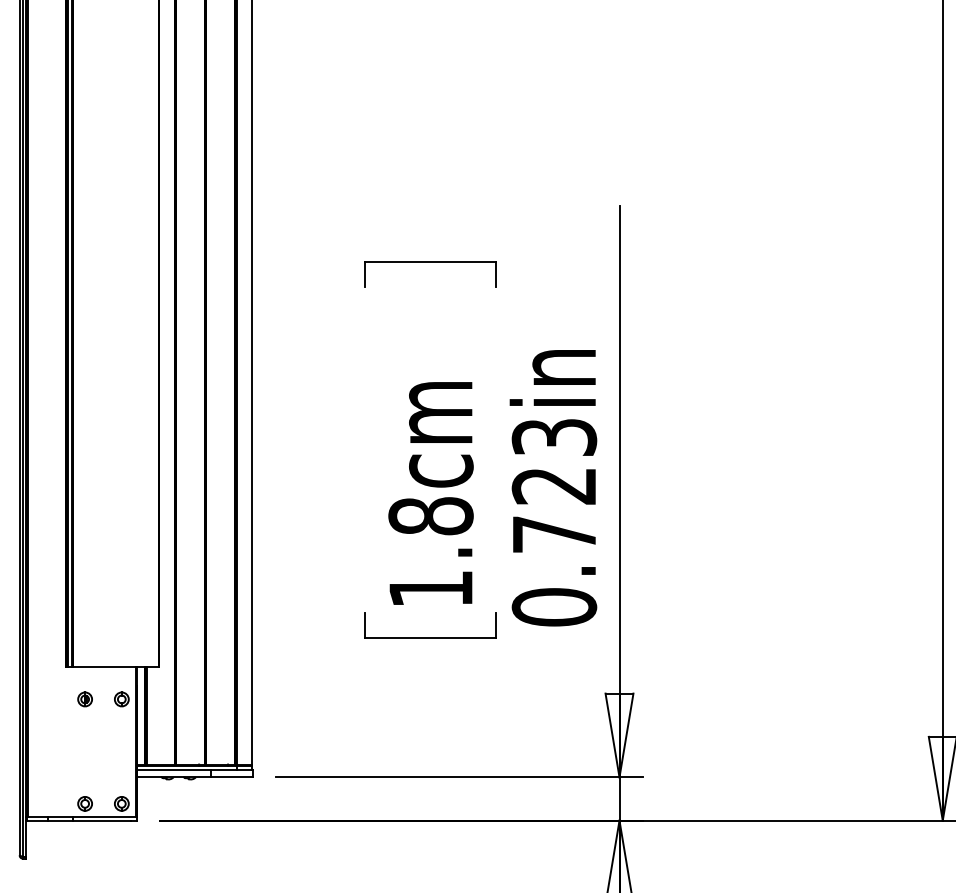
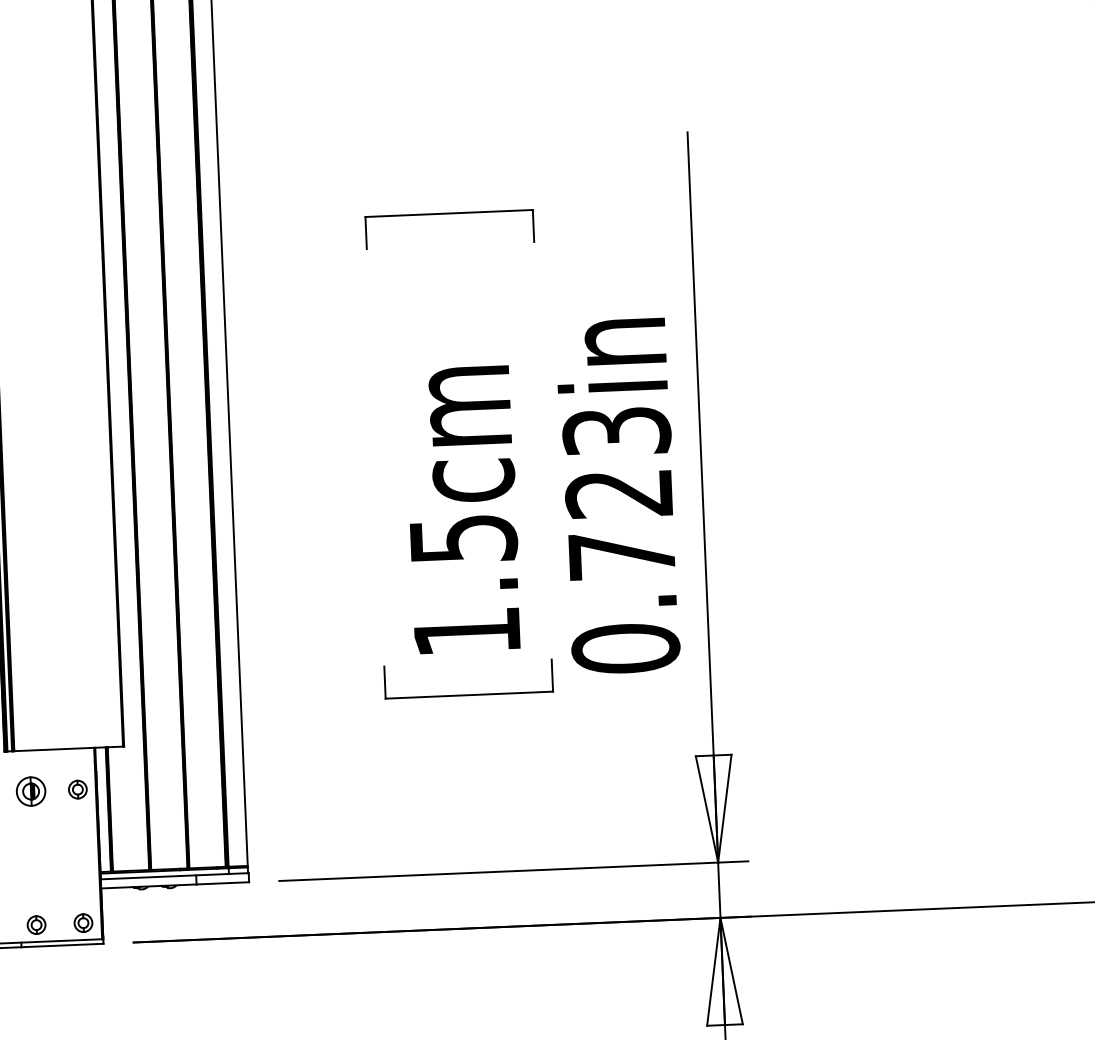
text: (430, 516) -> (462, 539), 1.8cm -> 1.5cm
part: (84, 699) -> (30, 791), size x1.6

